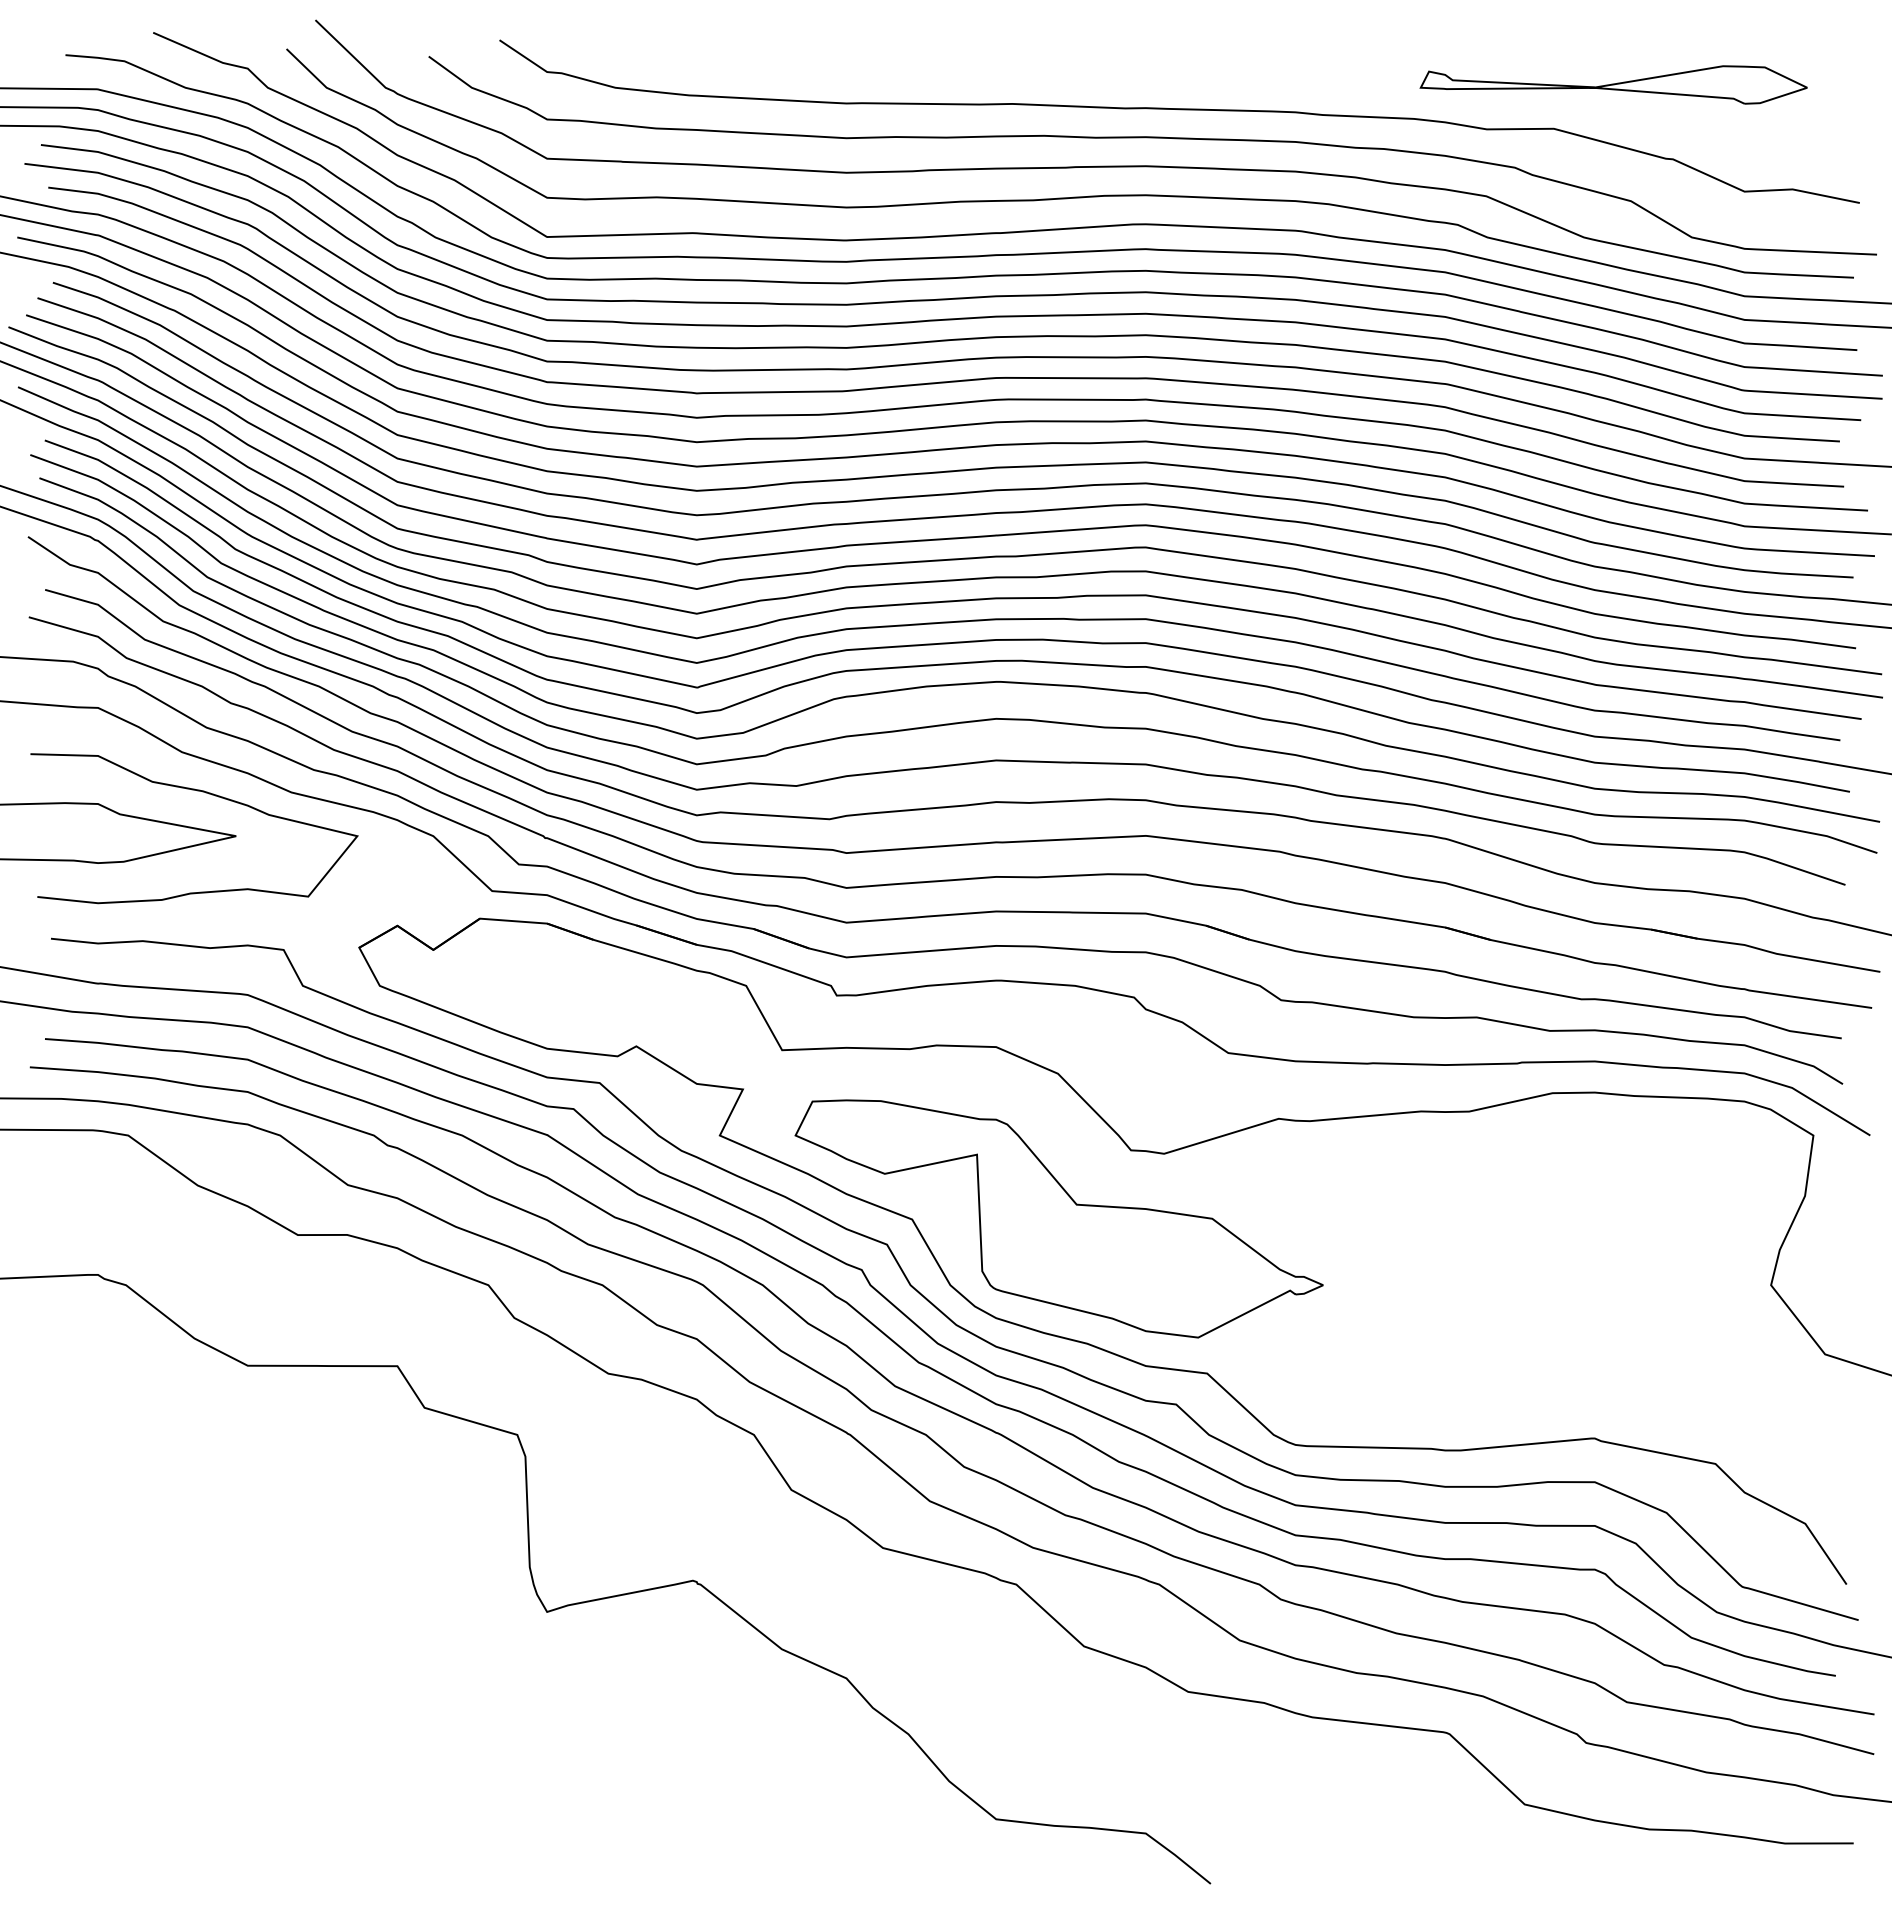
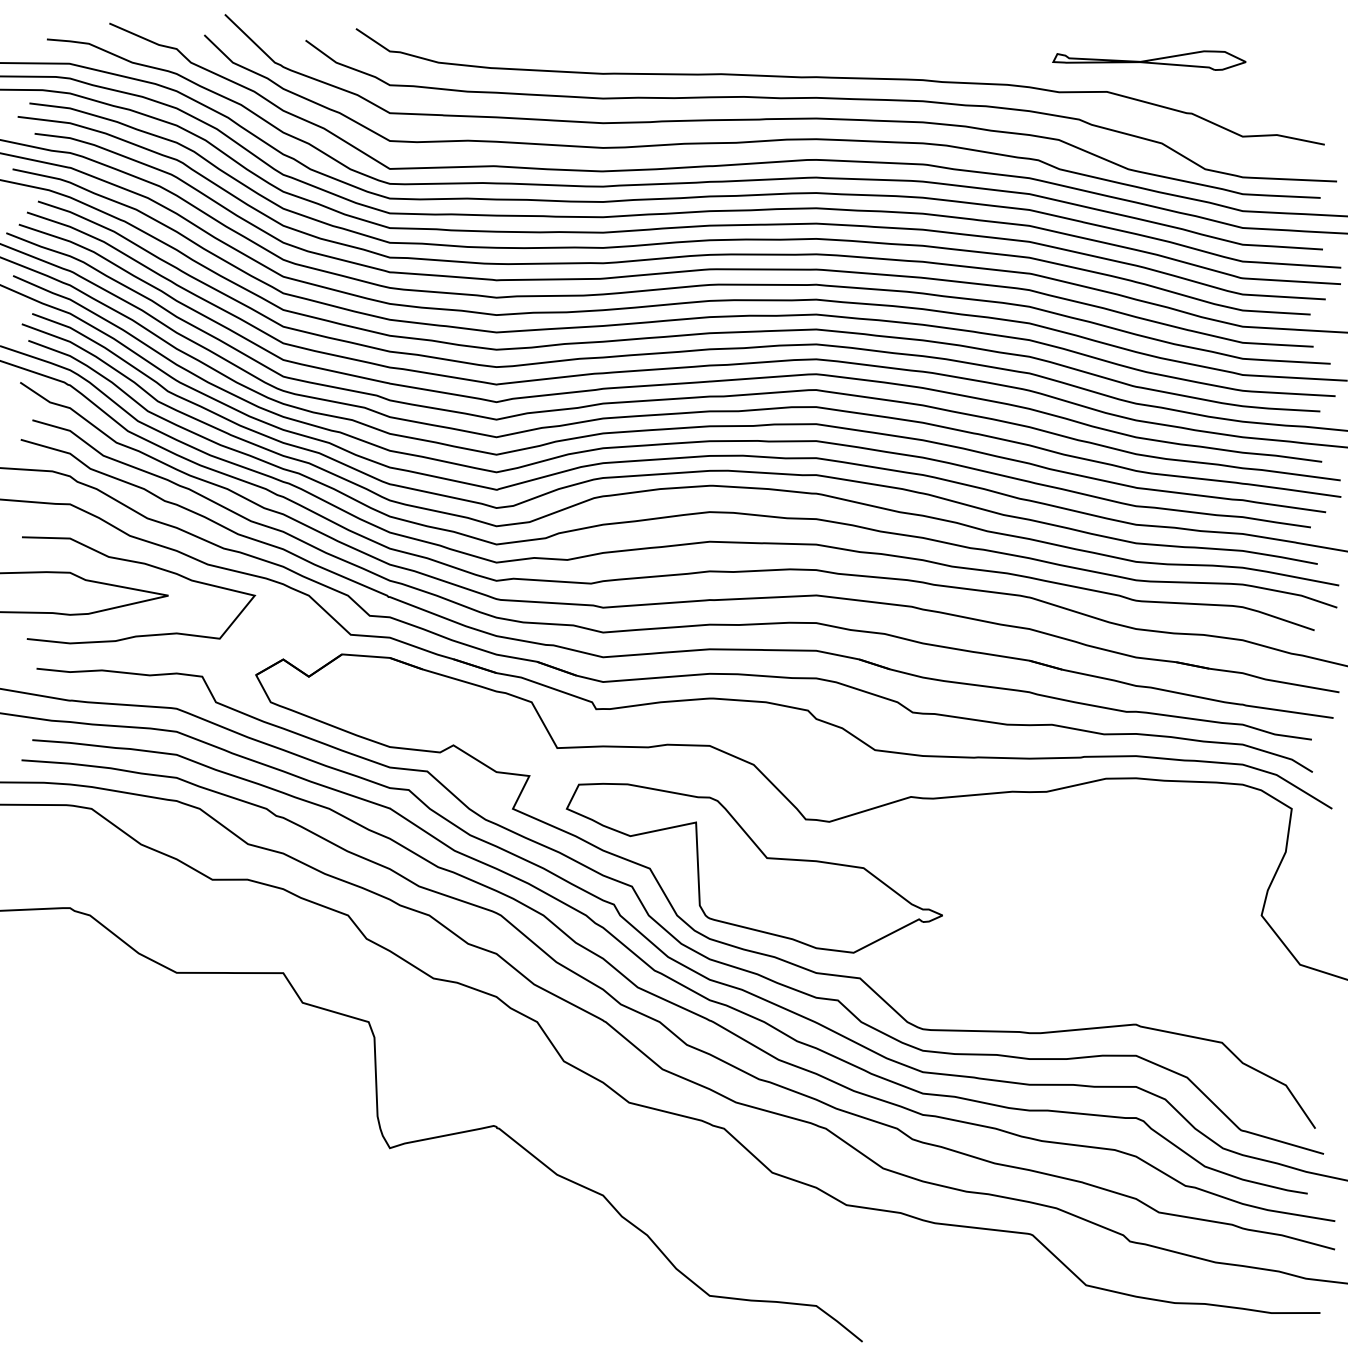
part: (1613, 84) -> (1149, 60), size x0.7

